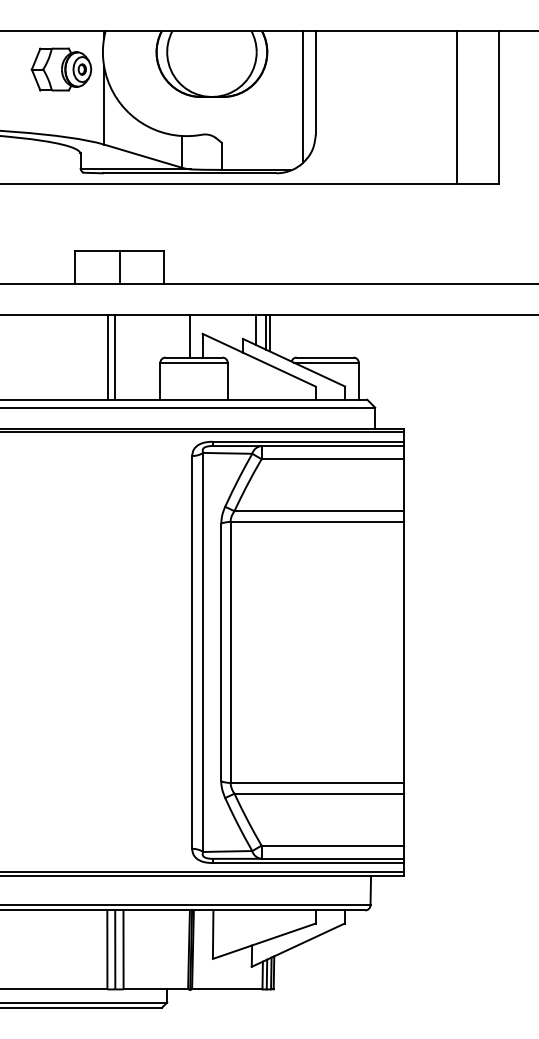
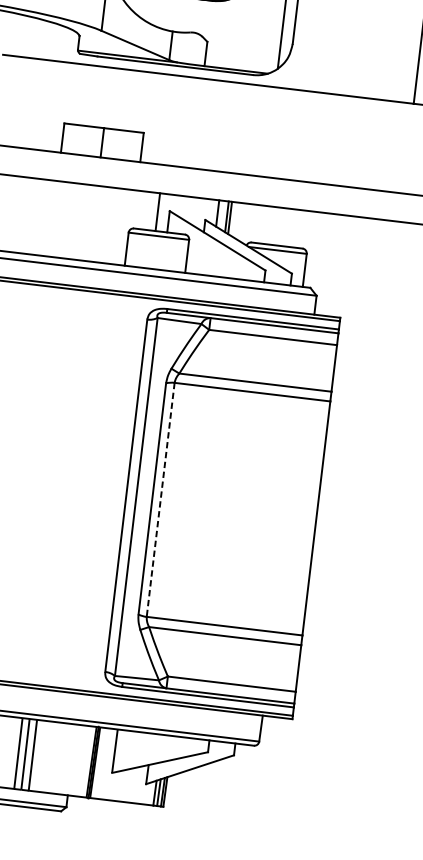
line: (107, 357) -> (81, 222), removed
line: (115, 357) -> (89, 223), removed
line: (230, 652) -> (160, 499), solid -> dashed

